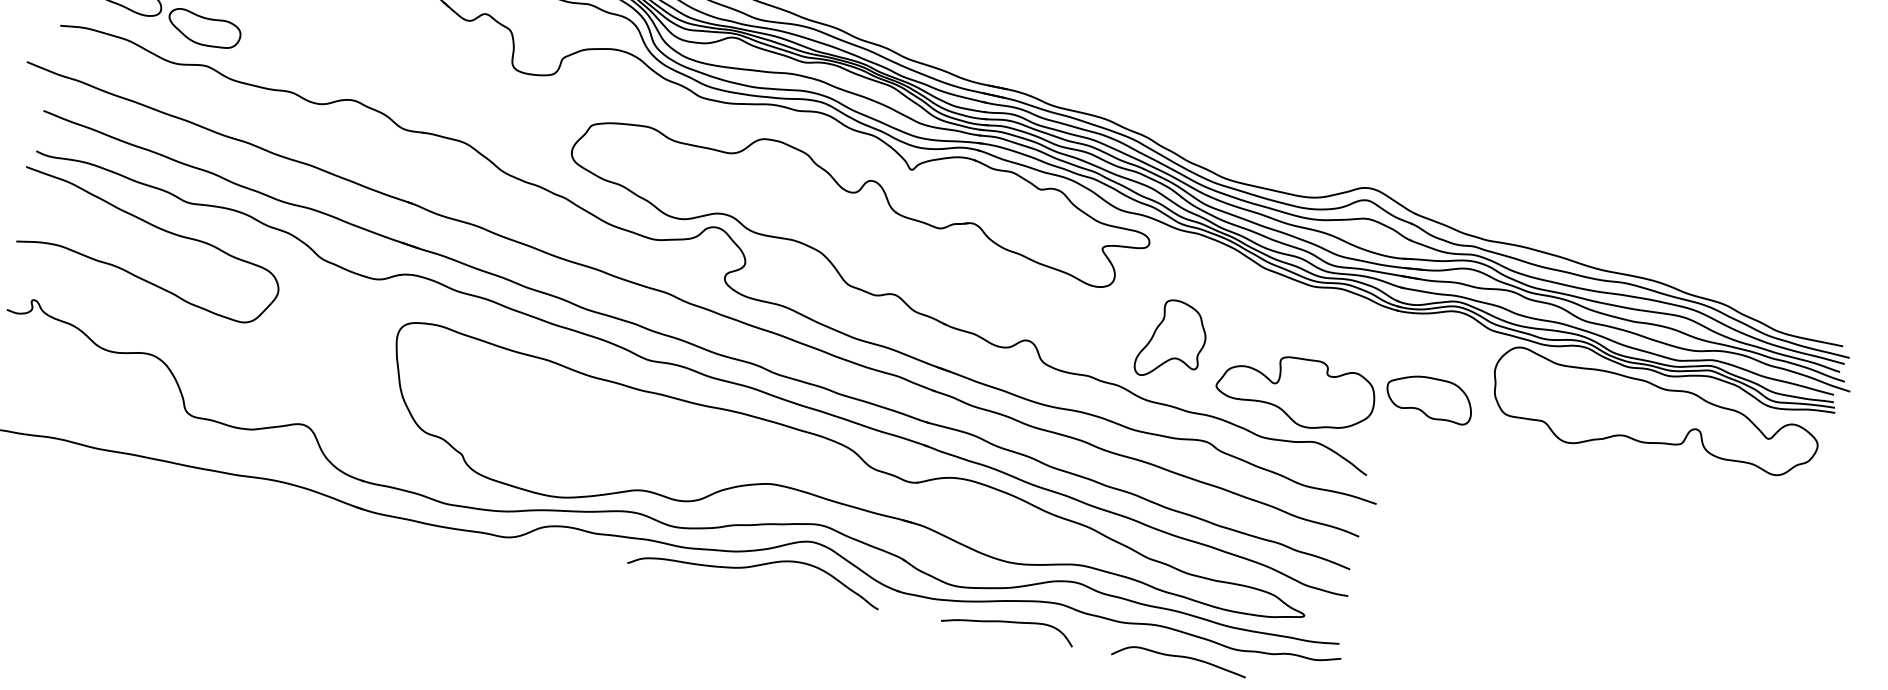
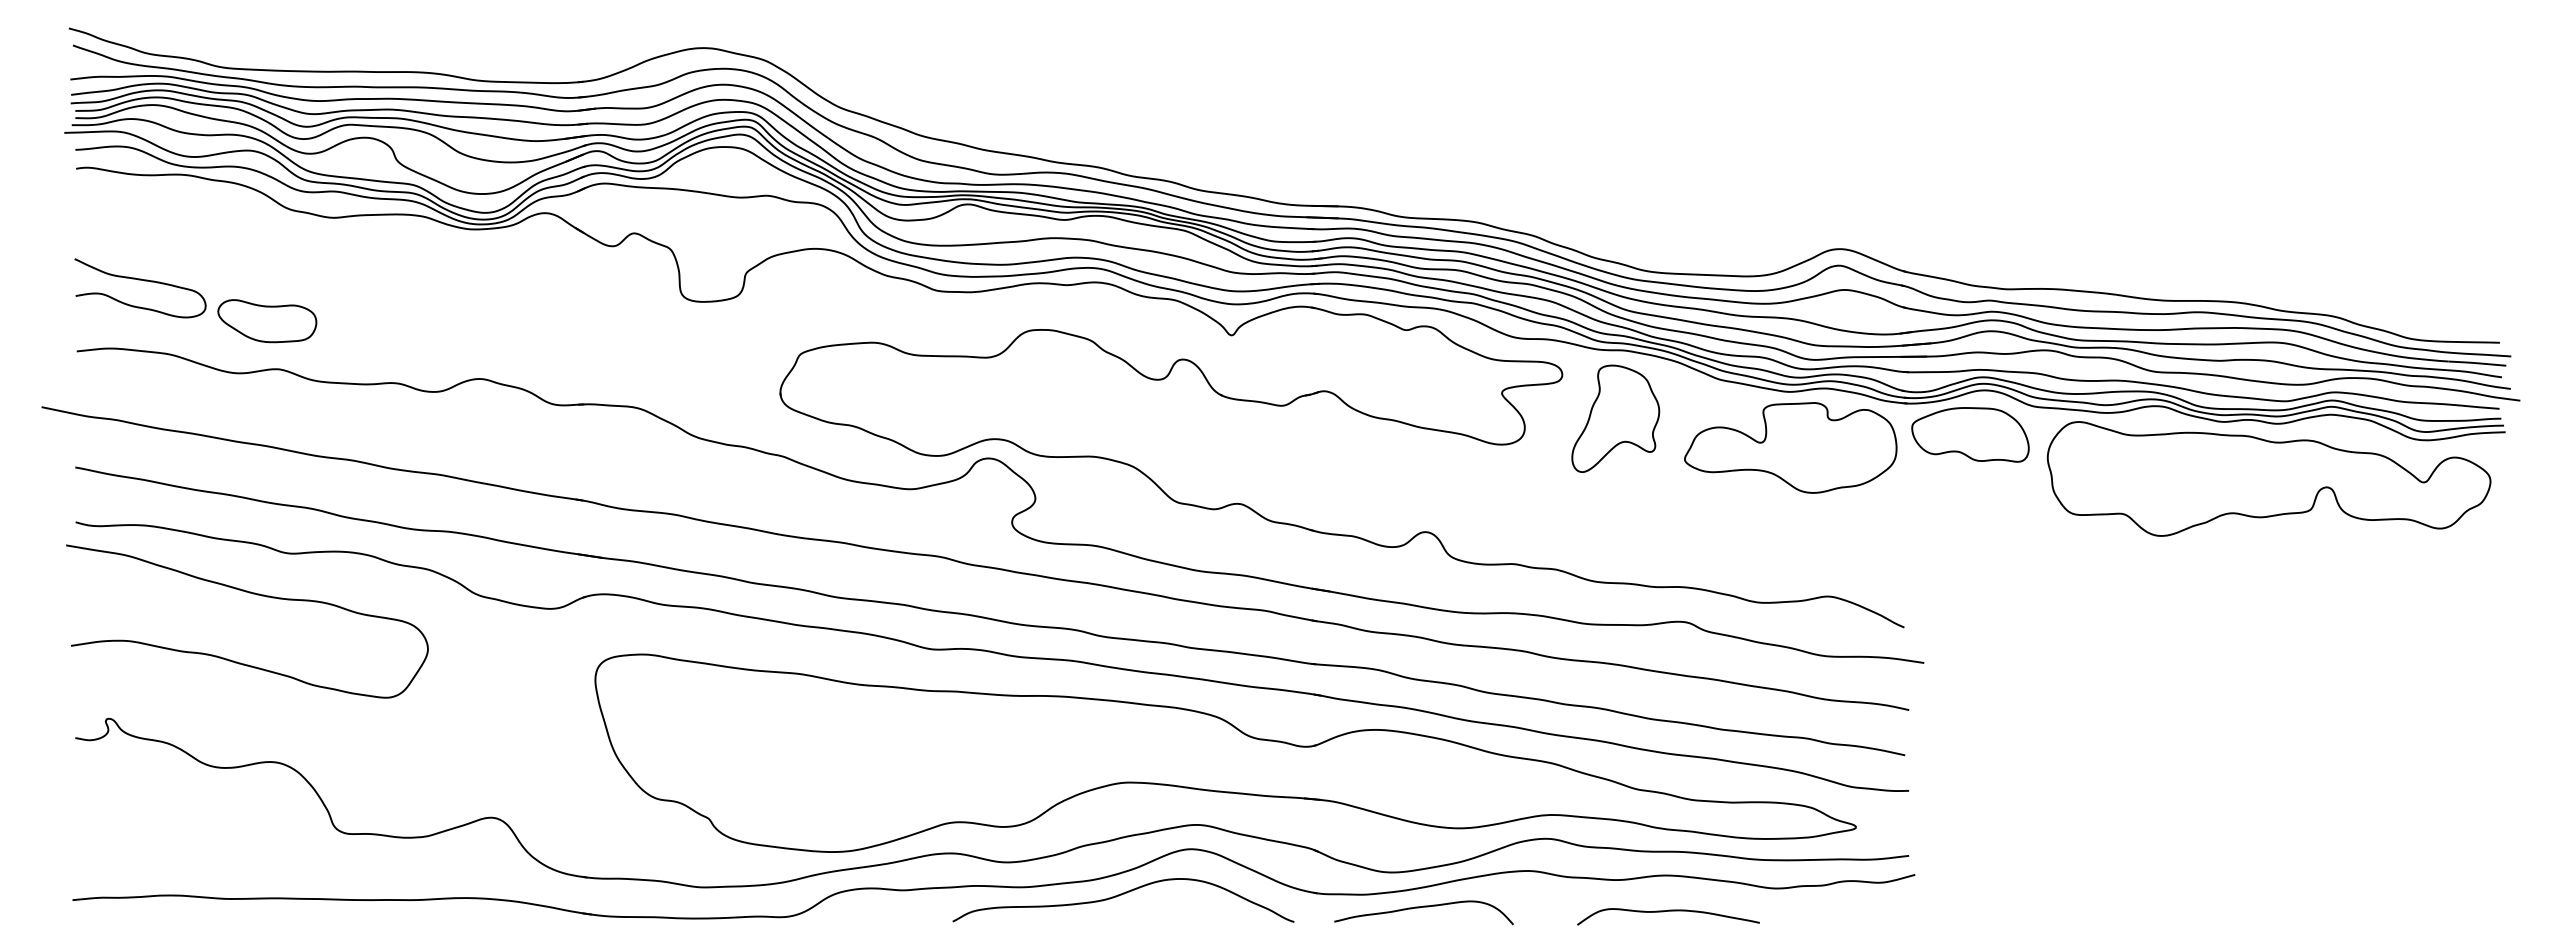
part: (1172, 340) -> (1615, 418), moved
part: (1295, 390) -> (1790, 447), moved
part: (1429, 398) -> (1970, 434), moved
curve: (1008, 622) -> (1423, 907), moved
curve: (1180, 656) -> (1668, 911), moved

